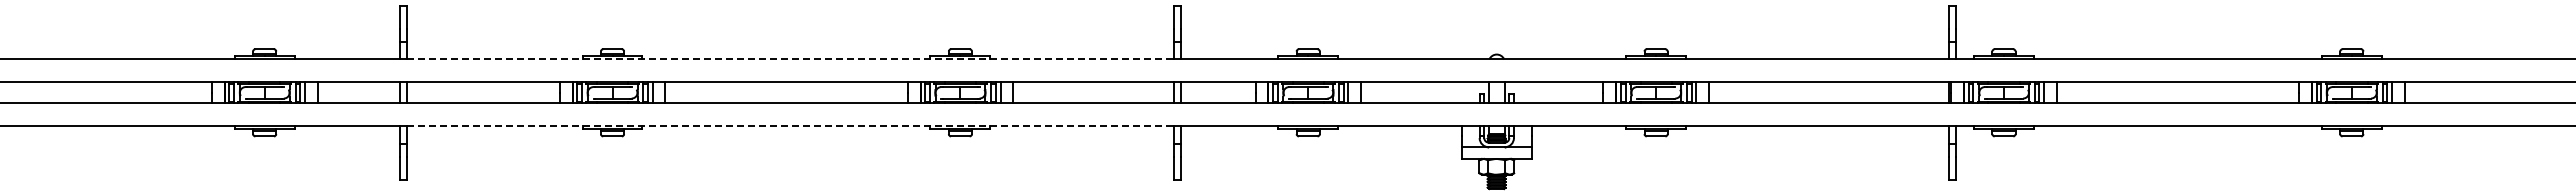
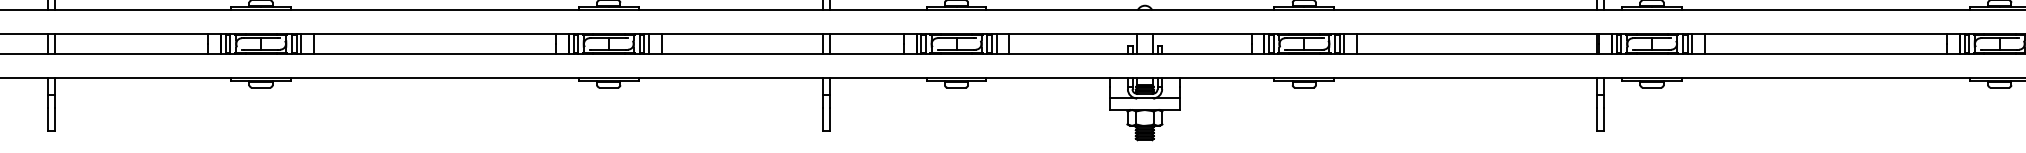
line: (790, 59) -> (438, 10), dashed -> solid
line: (790, 126) -> (438, 77), dashed -> solid

